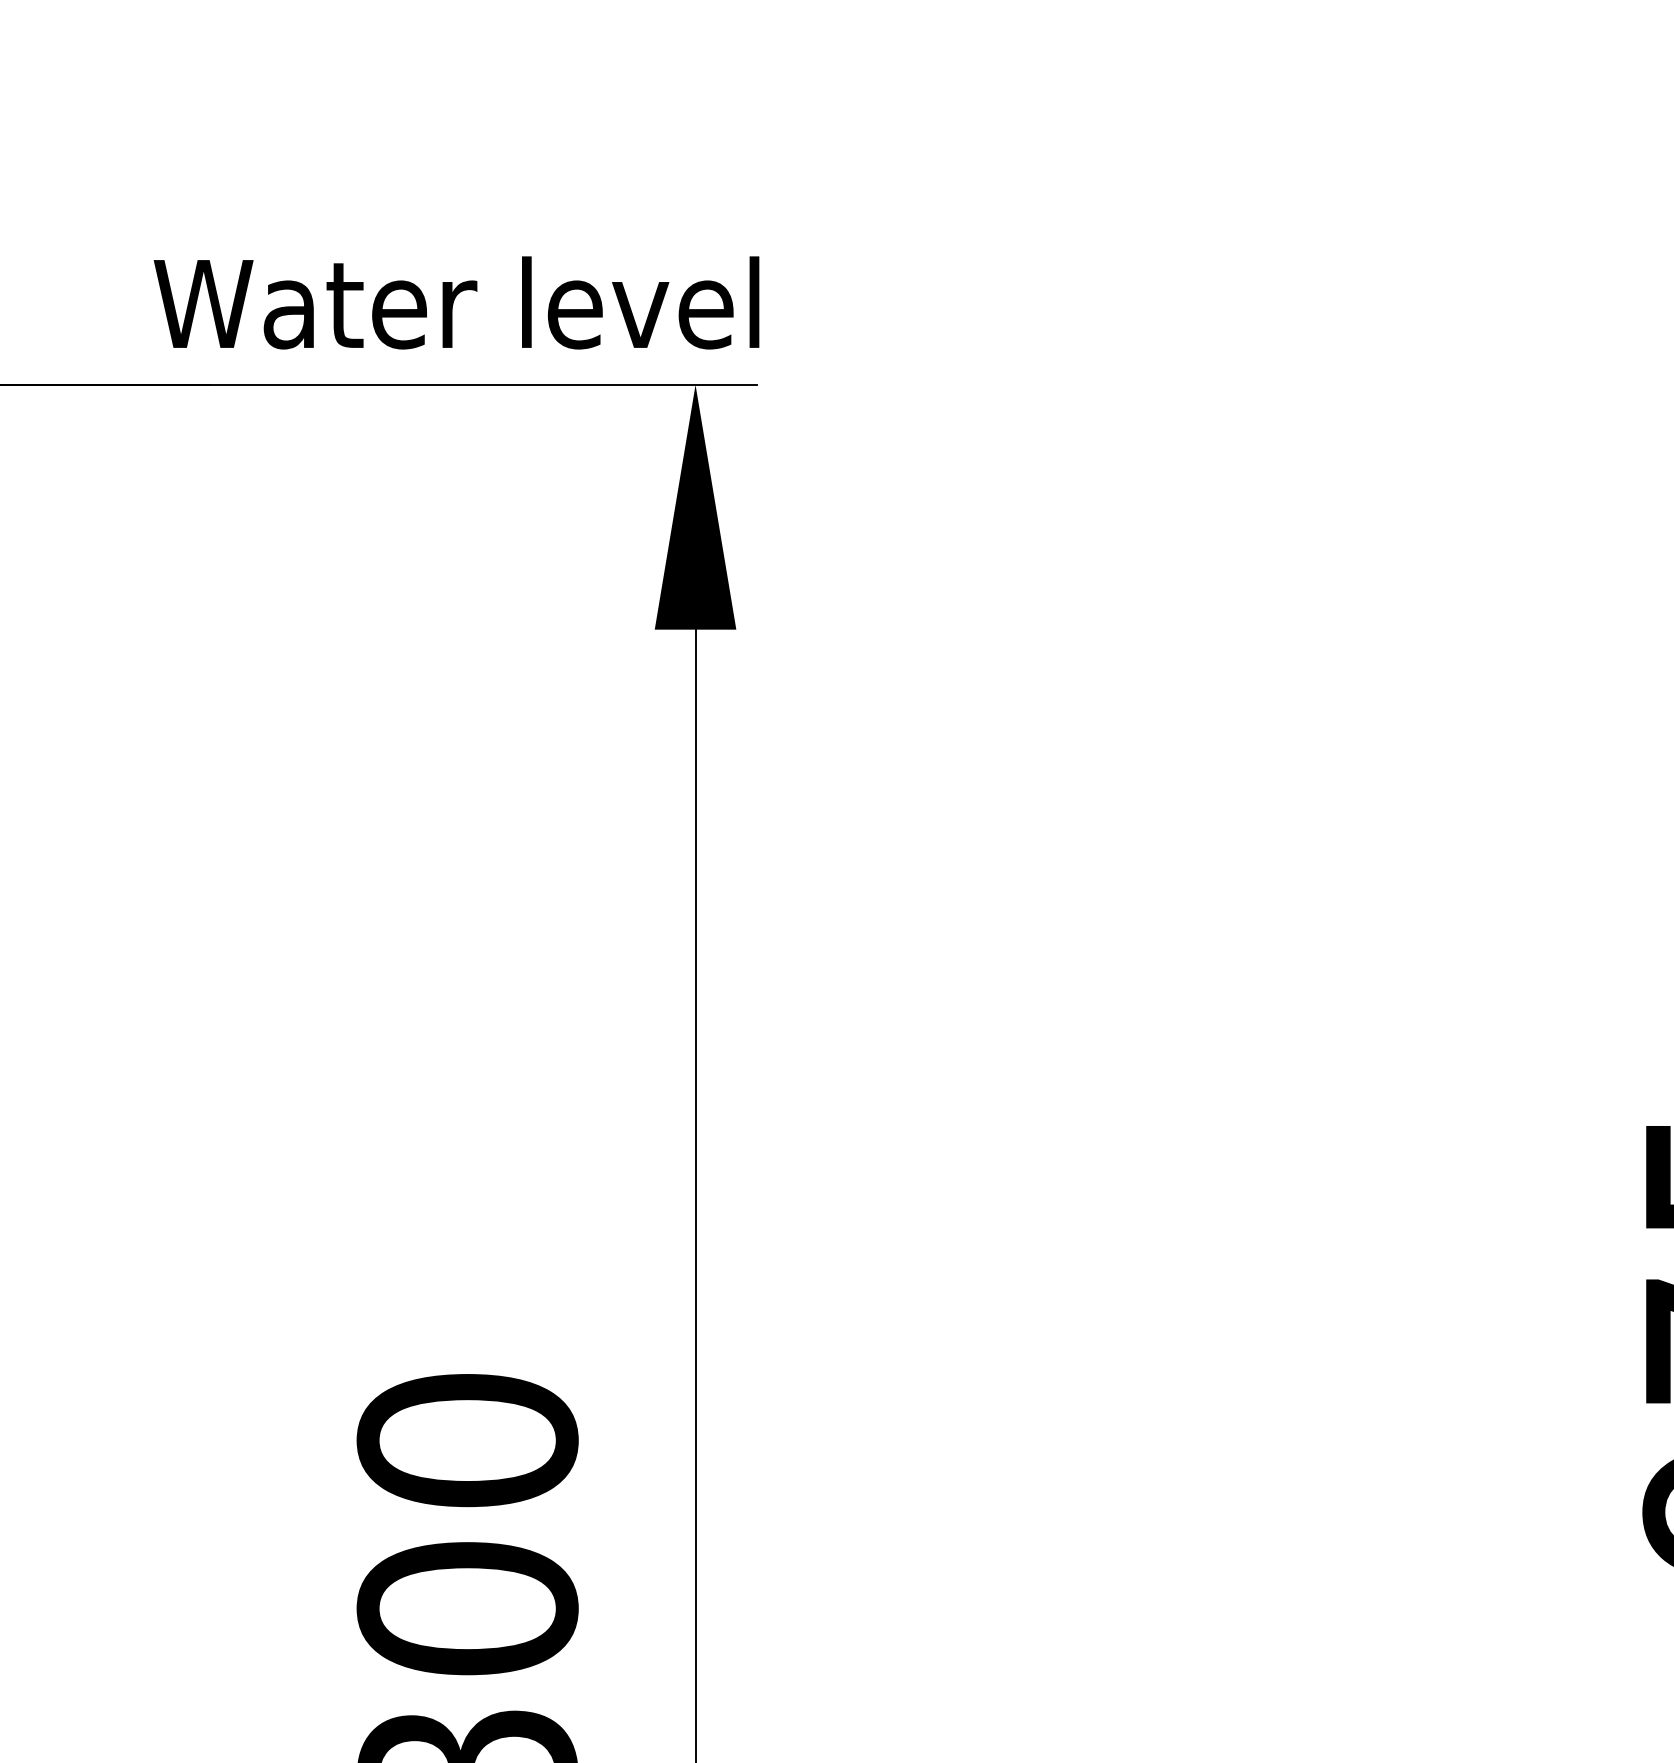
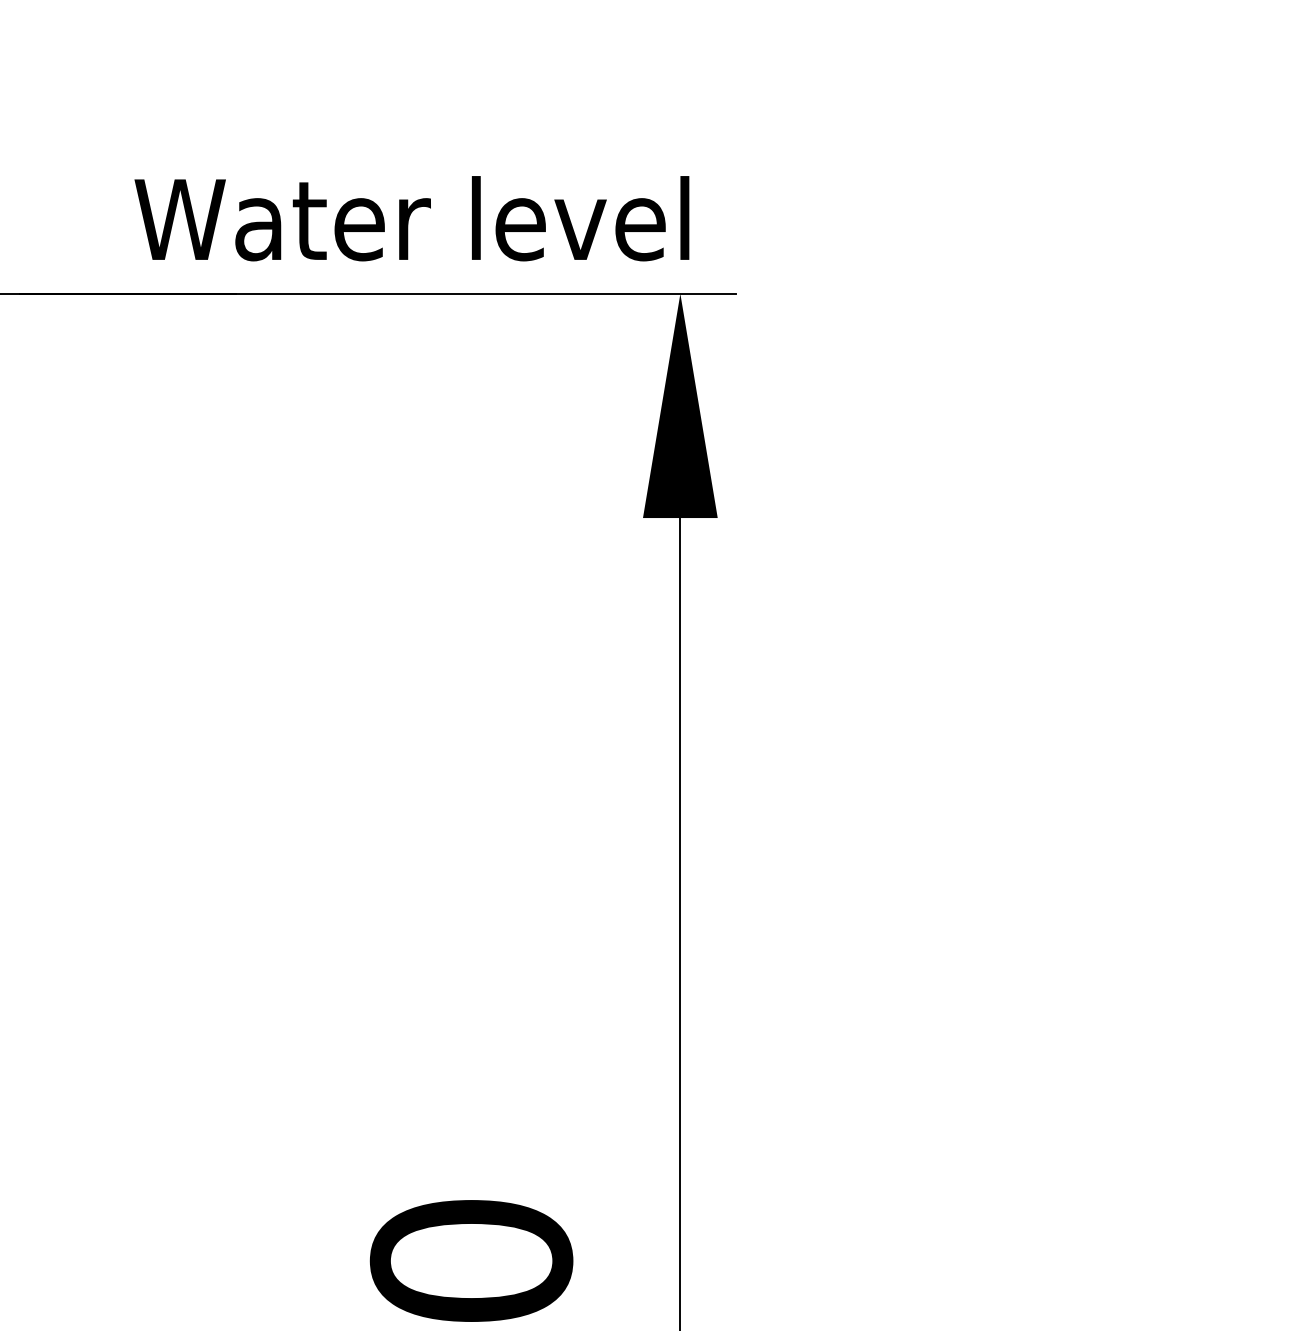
text: (456, 302) -> (411, 218), moved

